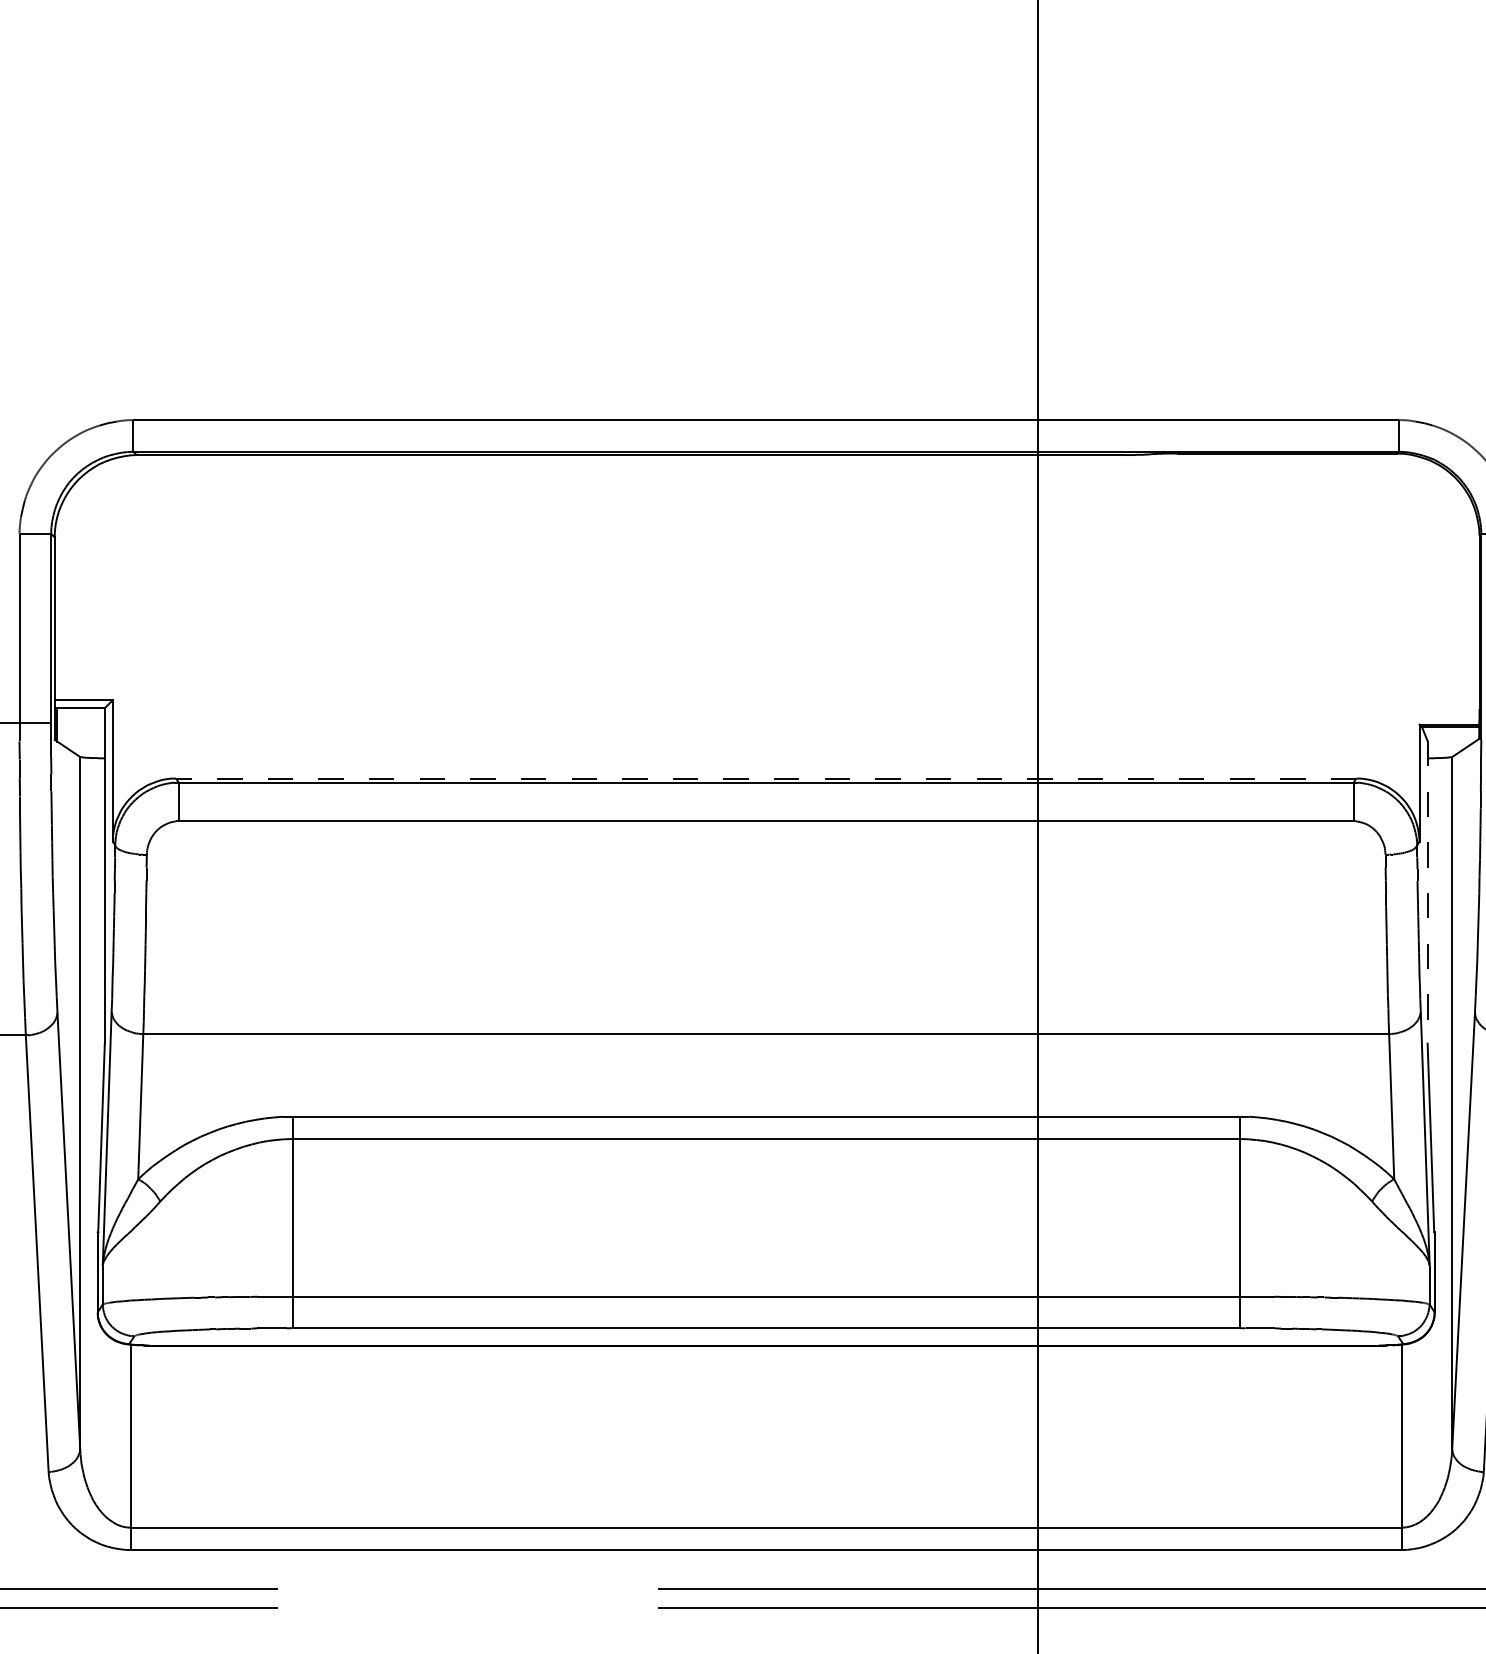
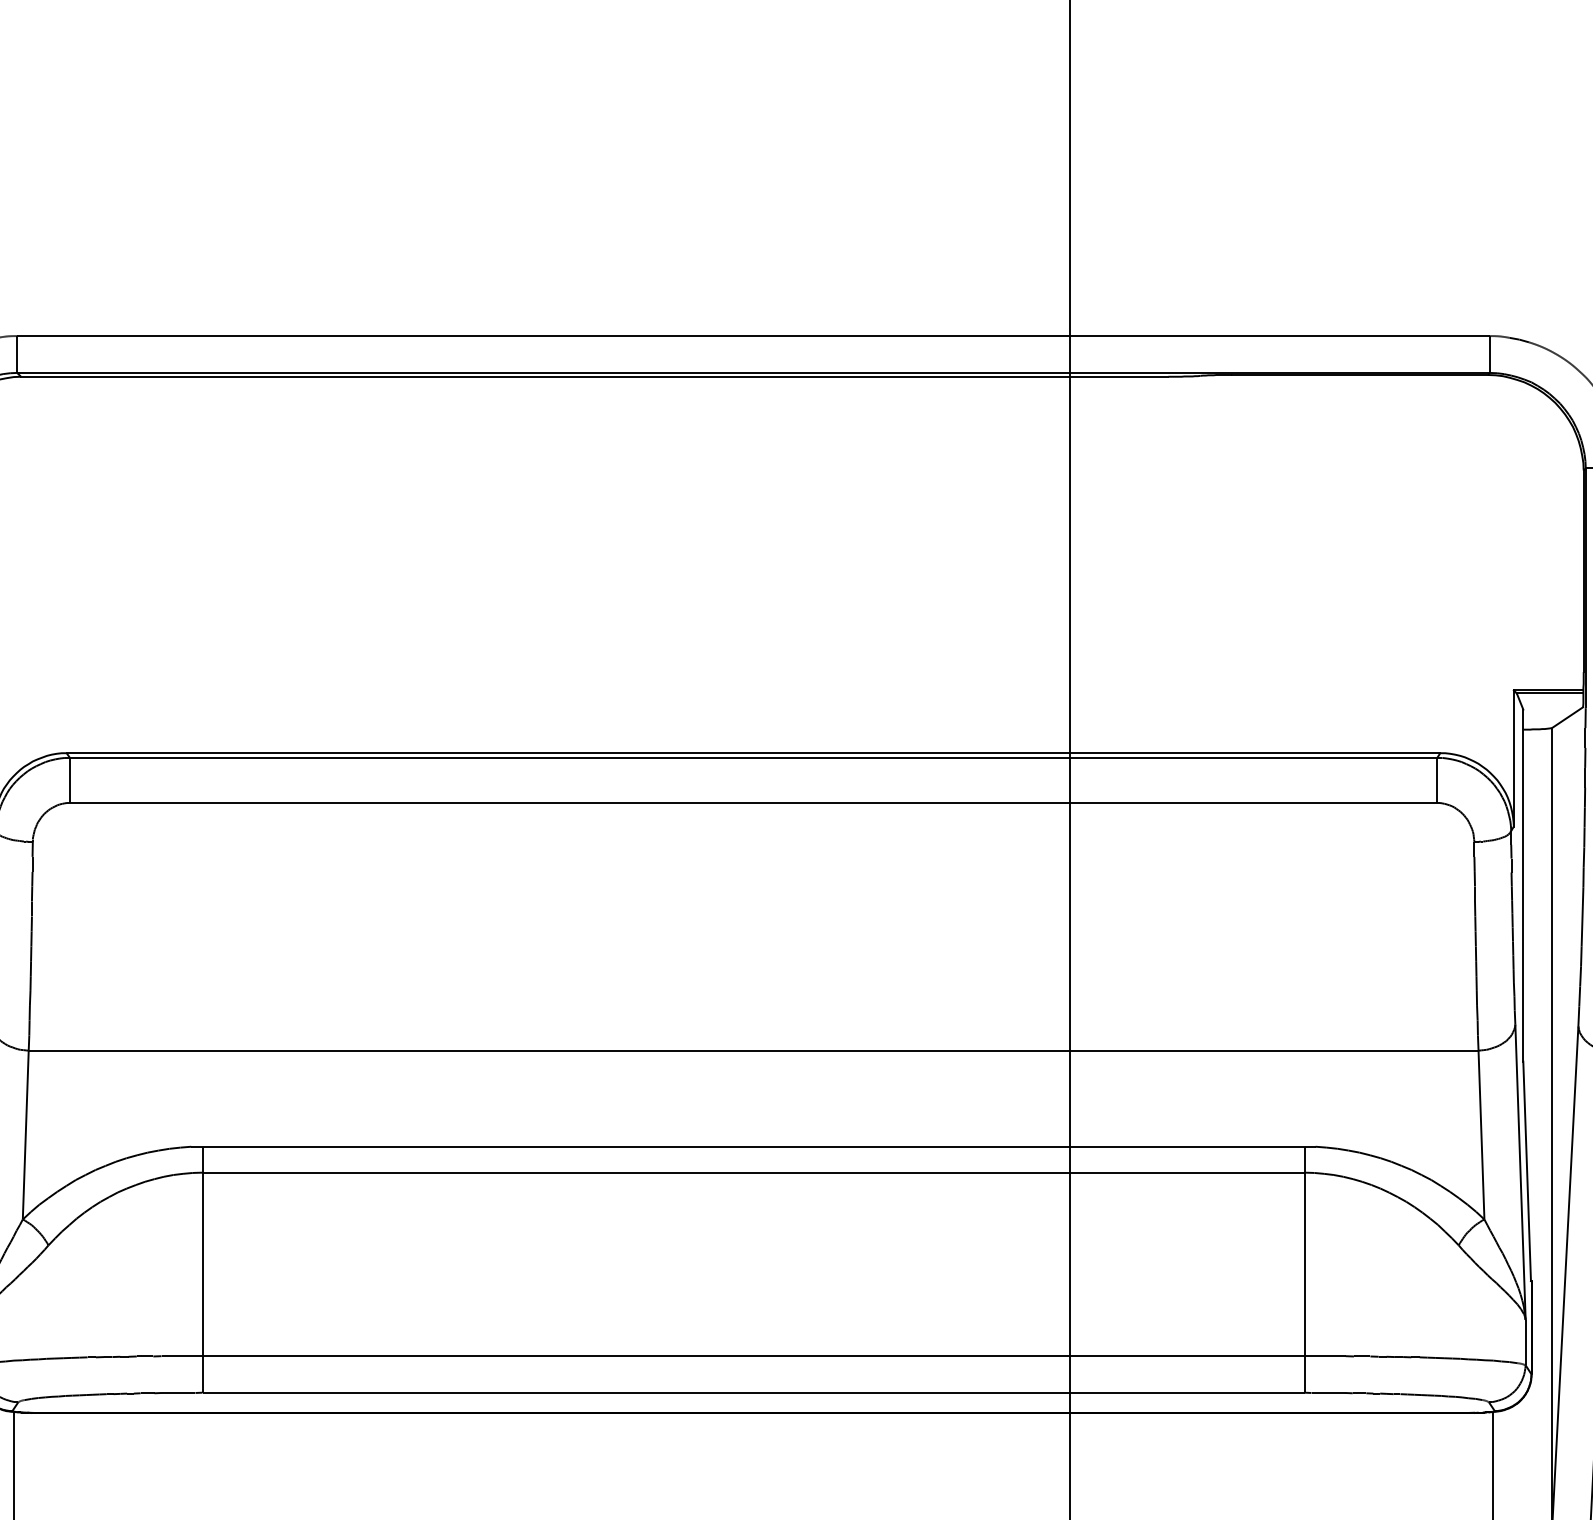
line: (765, 778) -> (752, 753), dashed -> solid
line: (1427, 892) -> (1523, 885), dashed -> solid

